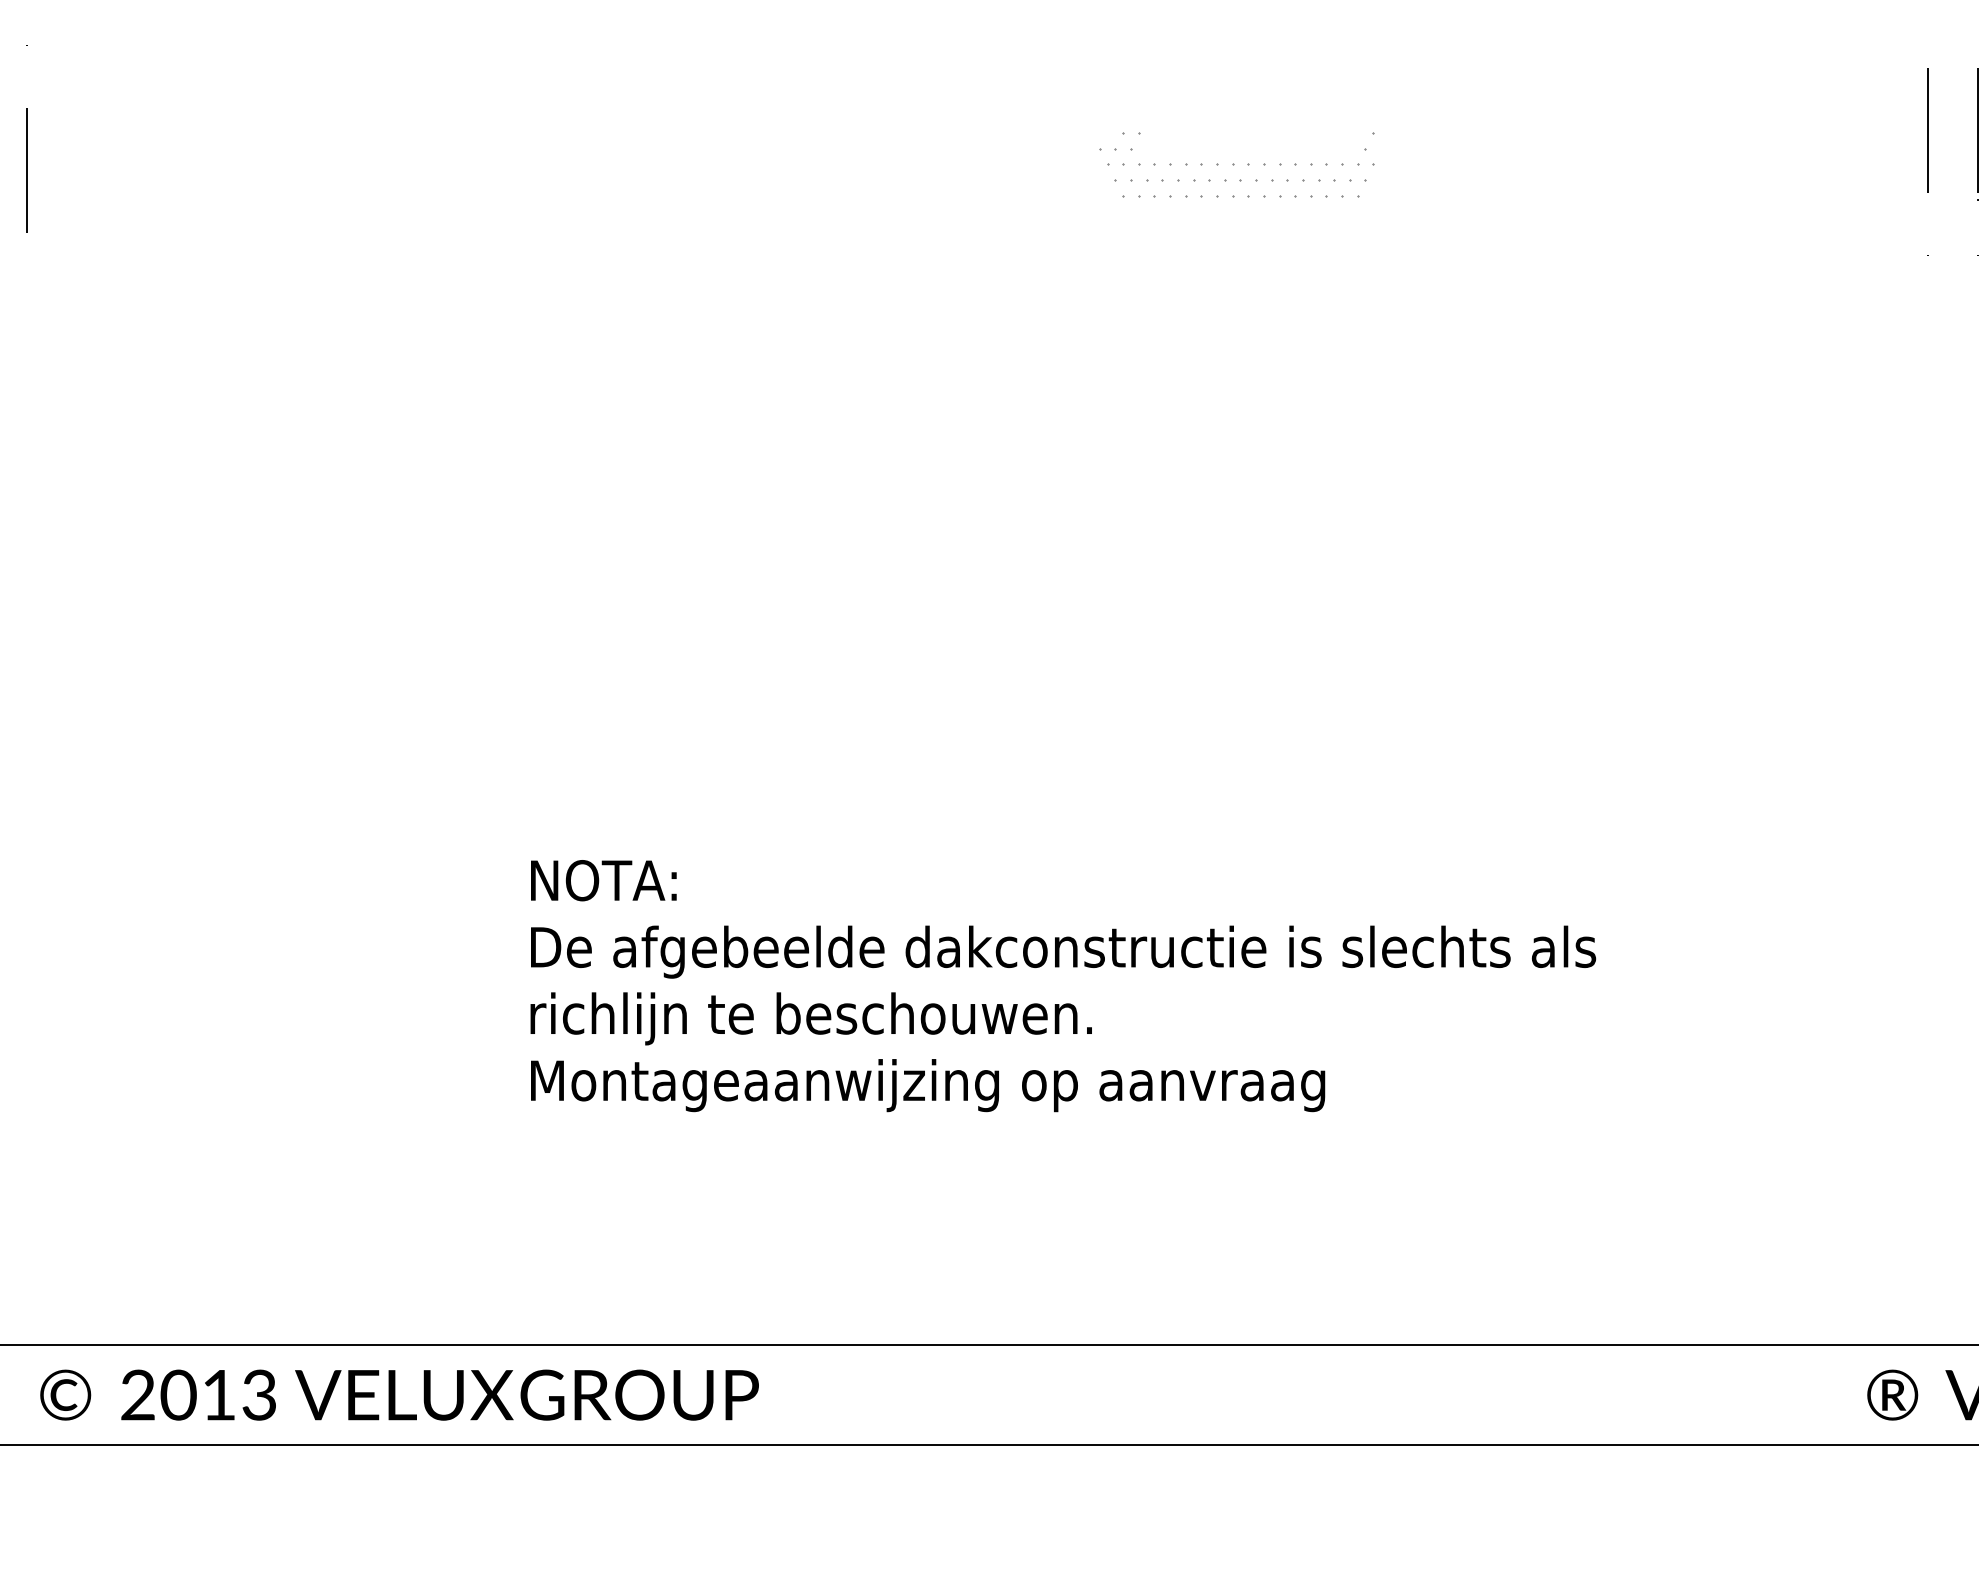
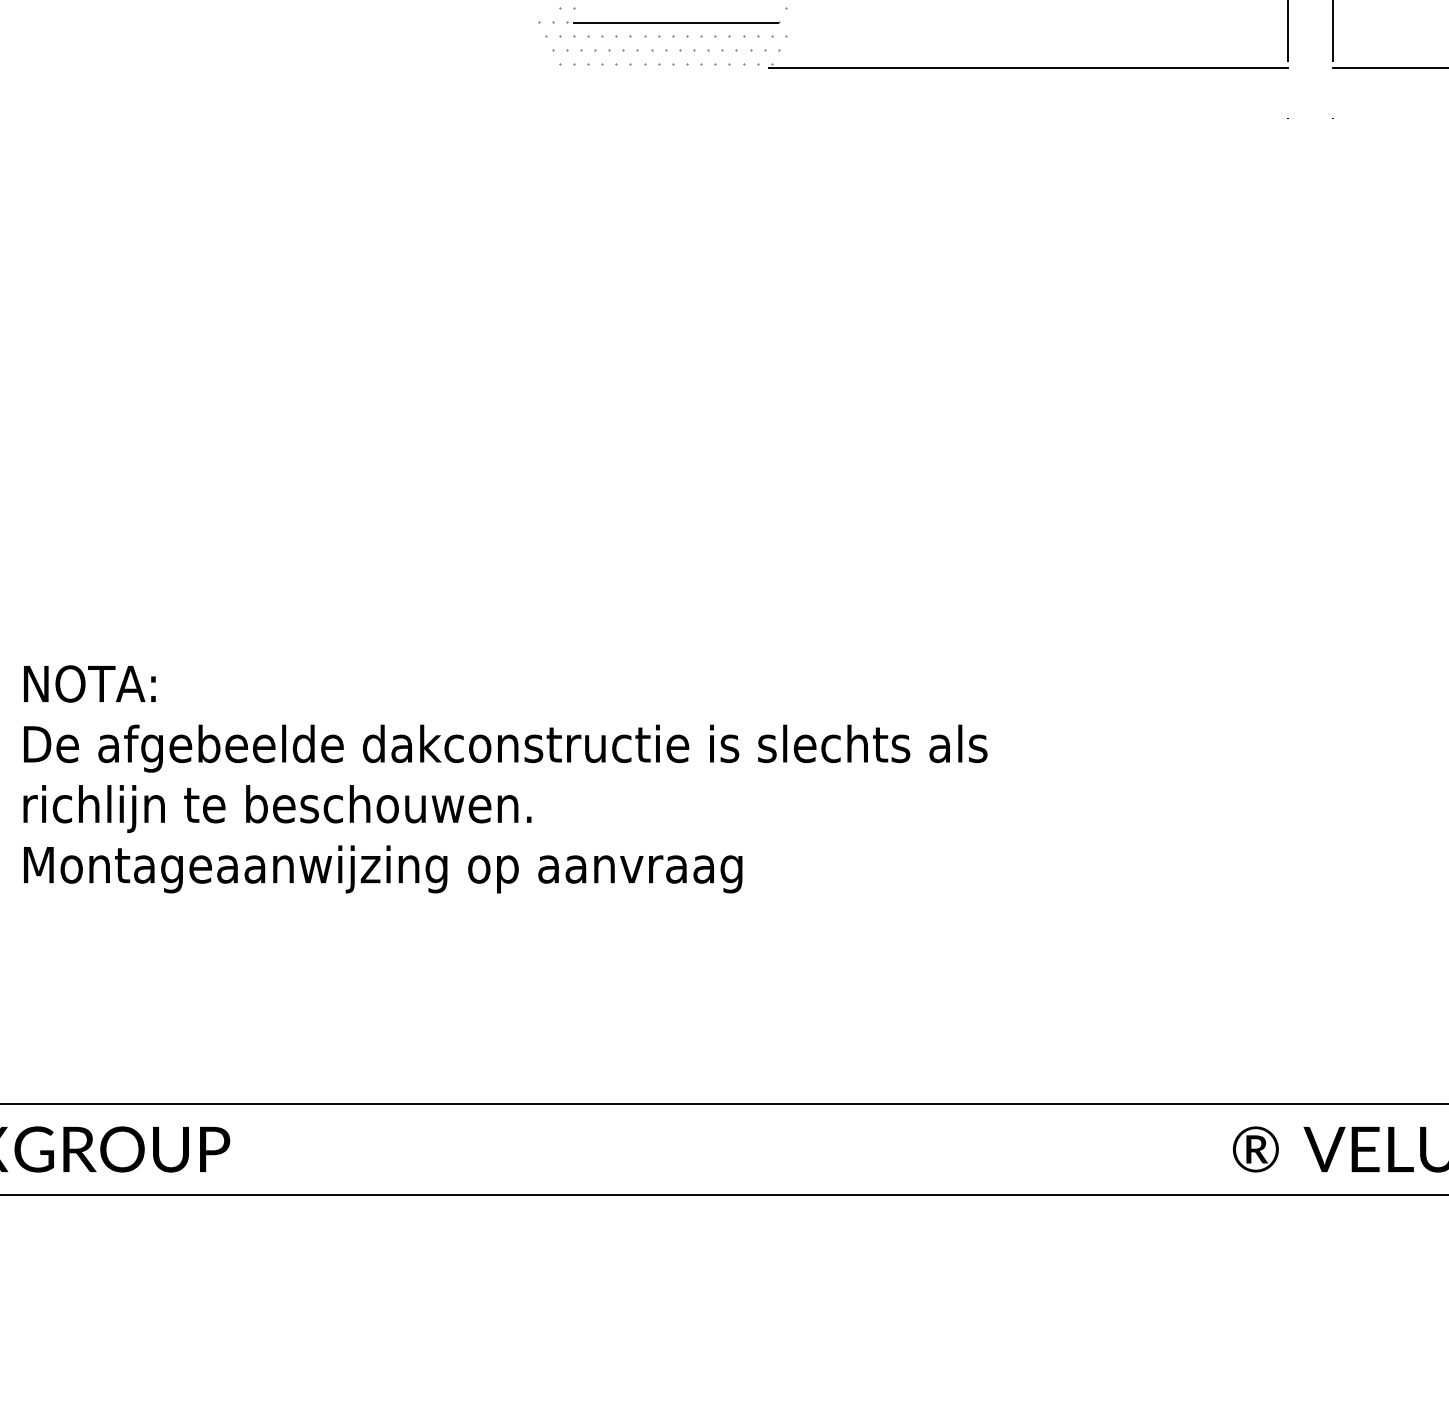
line: (1251, 149) -> (675, 22), added
line: (1640, 199) -> (1027, 67), added

